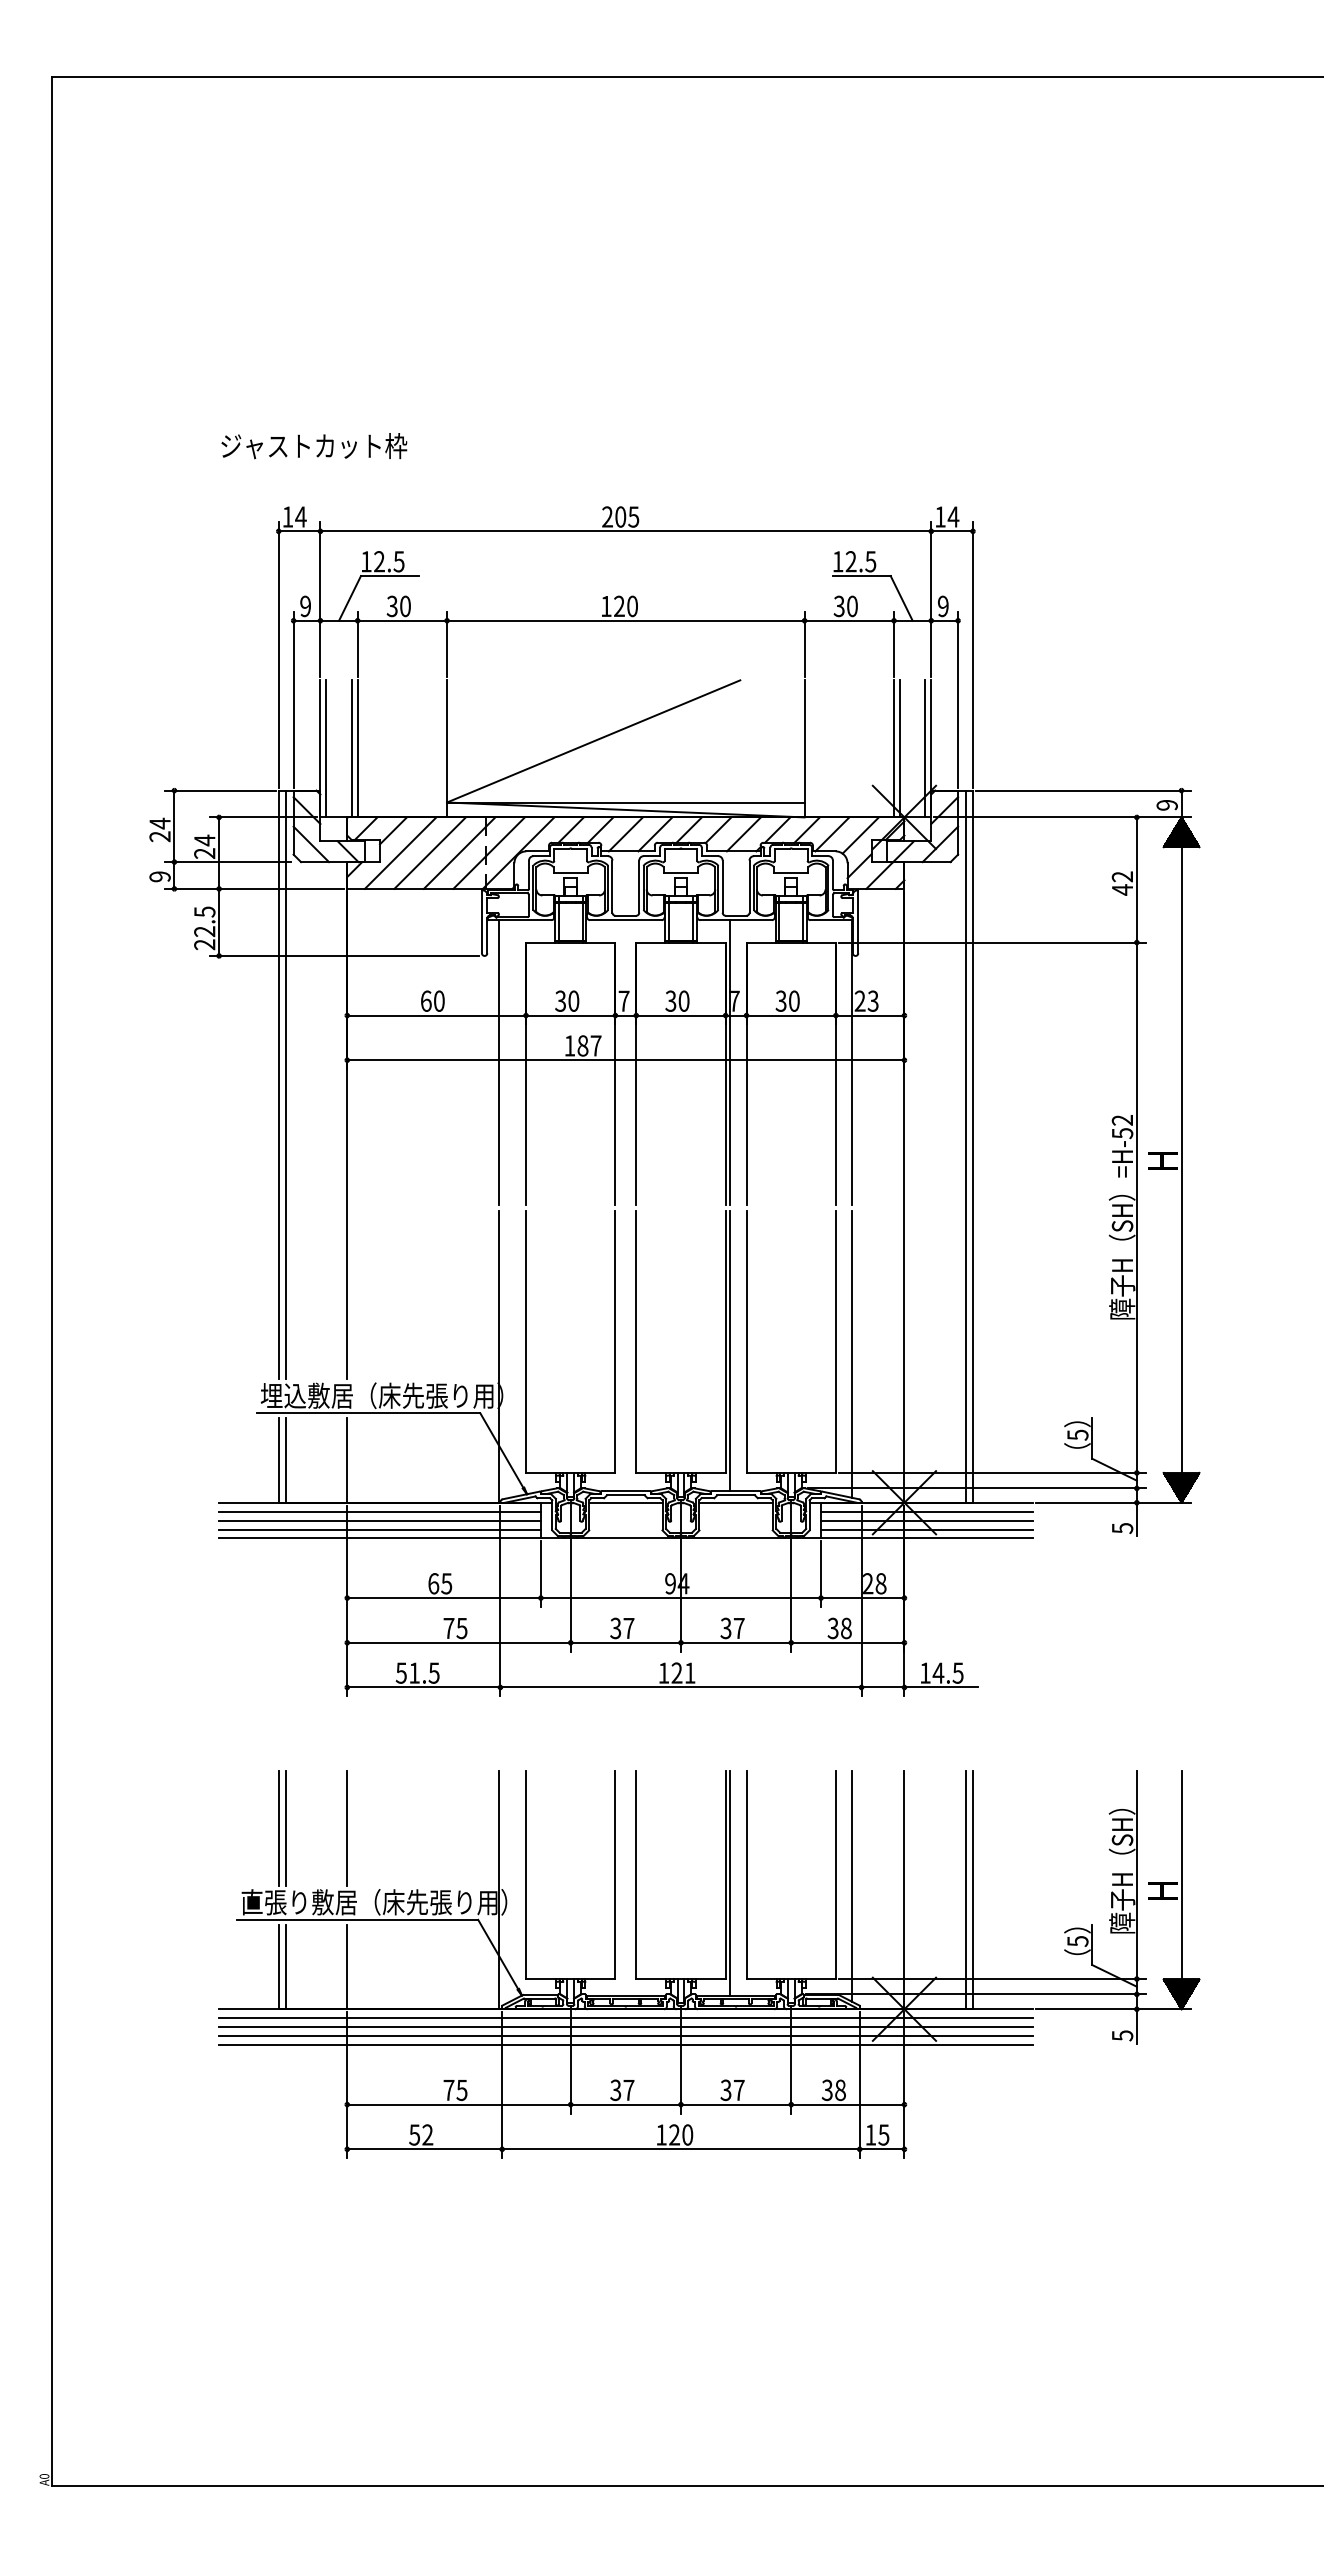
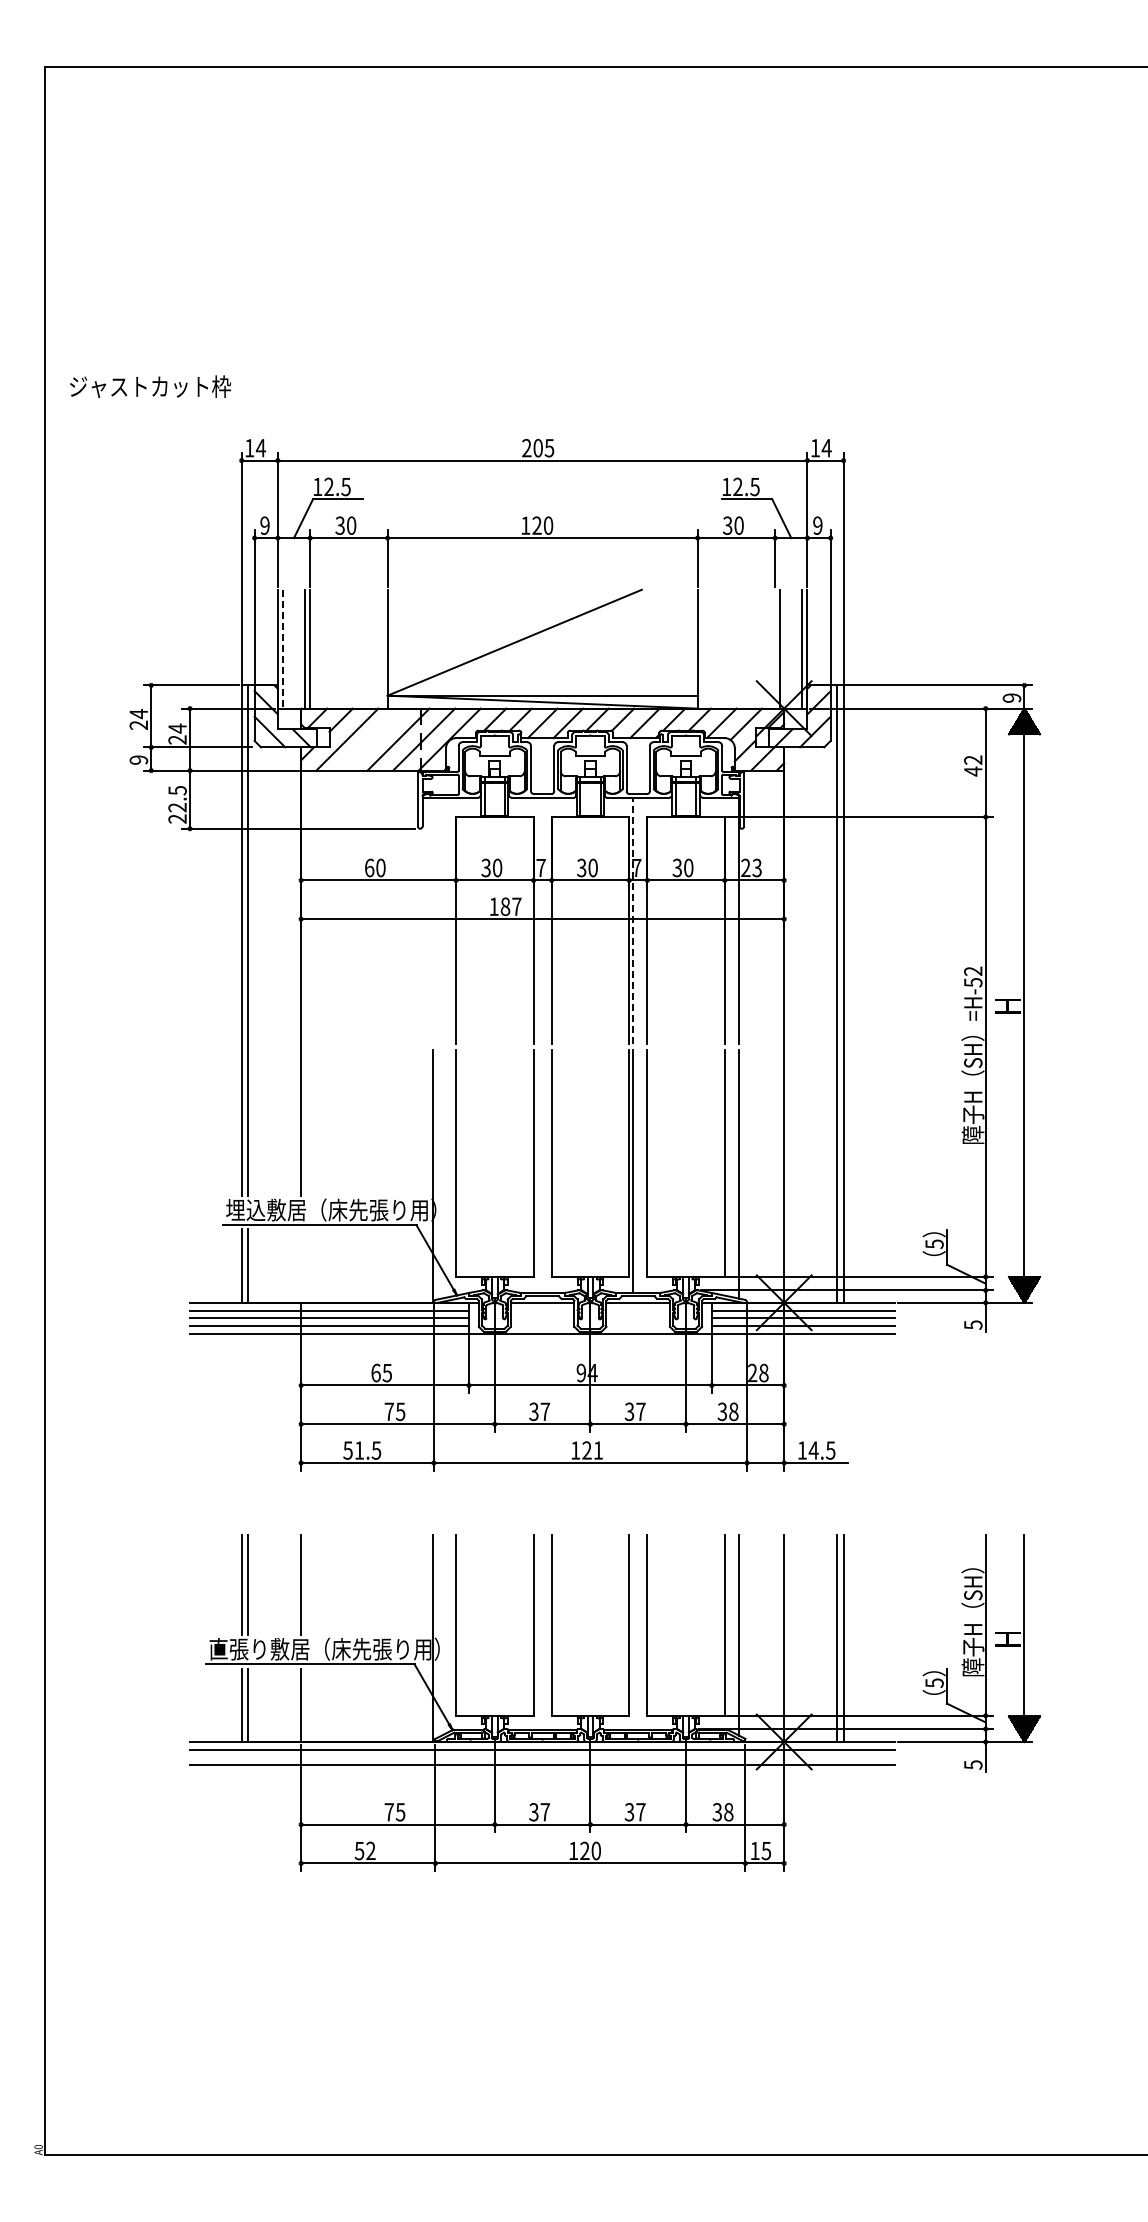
text: (314, 445) -> (150, 386), moved
line: (894, 748) -> (775, 648), removed
line: (326, 749) -> (283, 649), solid -> dashed
line: (429, 853) -> (372, 739), removed
line: (498, 1061) -> (432, 920), removed
line: (730, 1061) -> (633, 920), solid -> dashed
line: (347, 1459) -> (301, 1265), removed
line: (730, 1882) -> (633, 1632), removed
line: (625, 2027) -> (542, 1757), removed
line: (625, 2044) -> (542, 1772), removed

